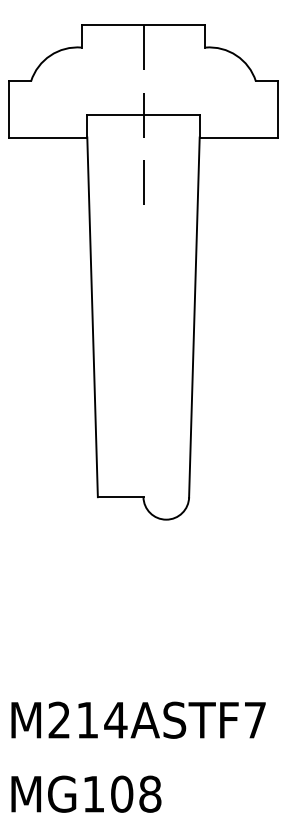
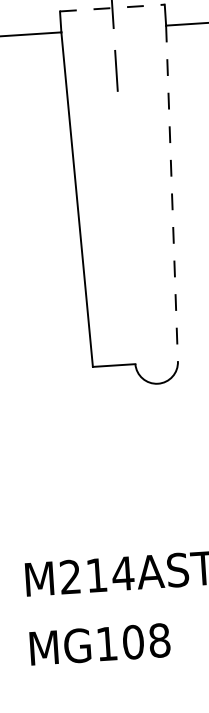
line: (143, 115) -> (112, 8), solid -> dashed
line: (194, 318) -> (172, 194), solid -> dashed

